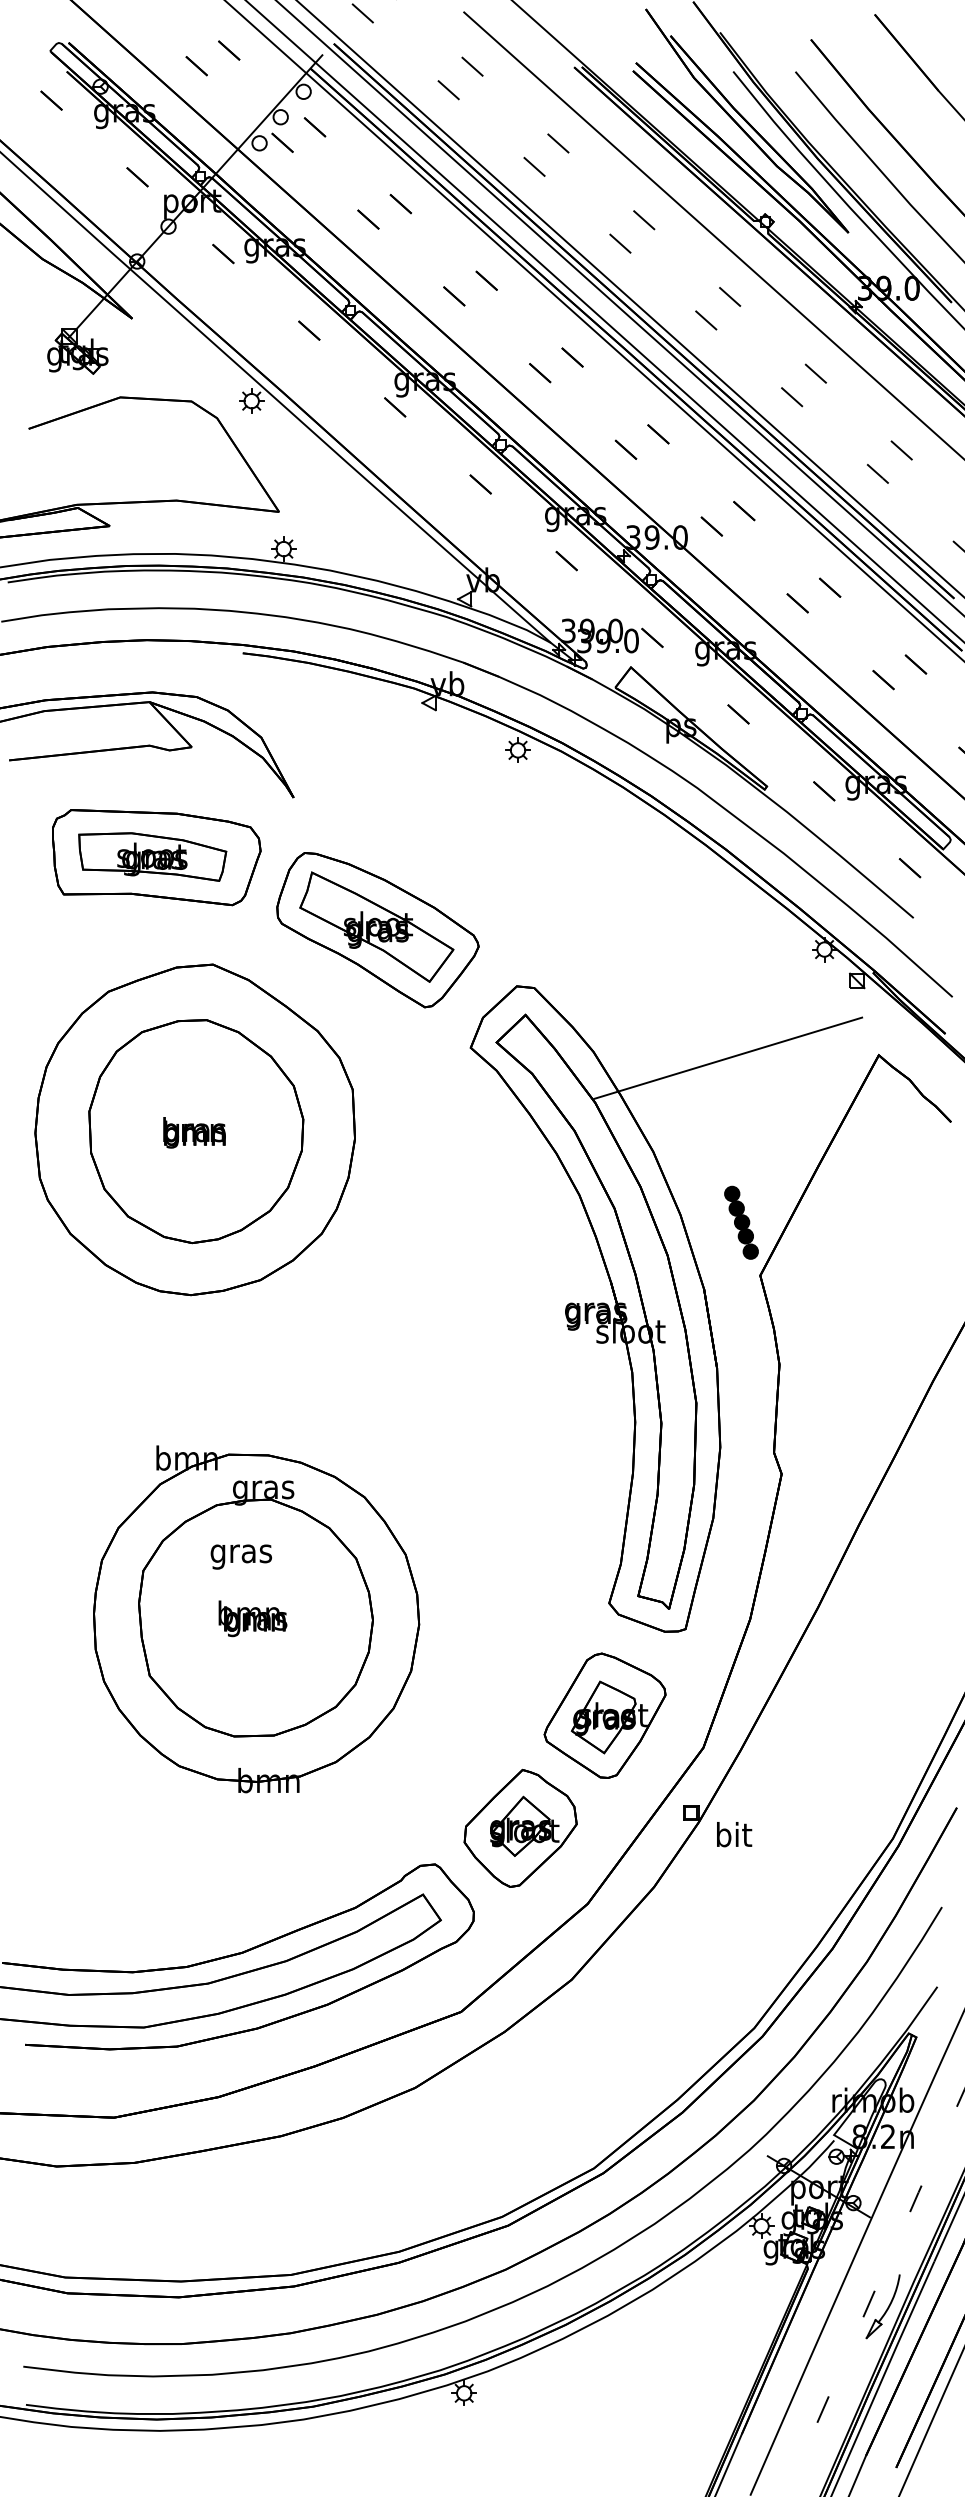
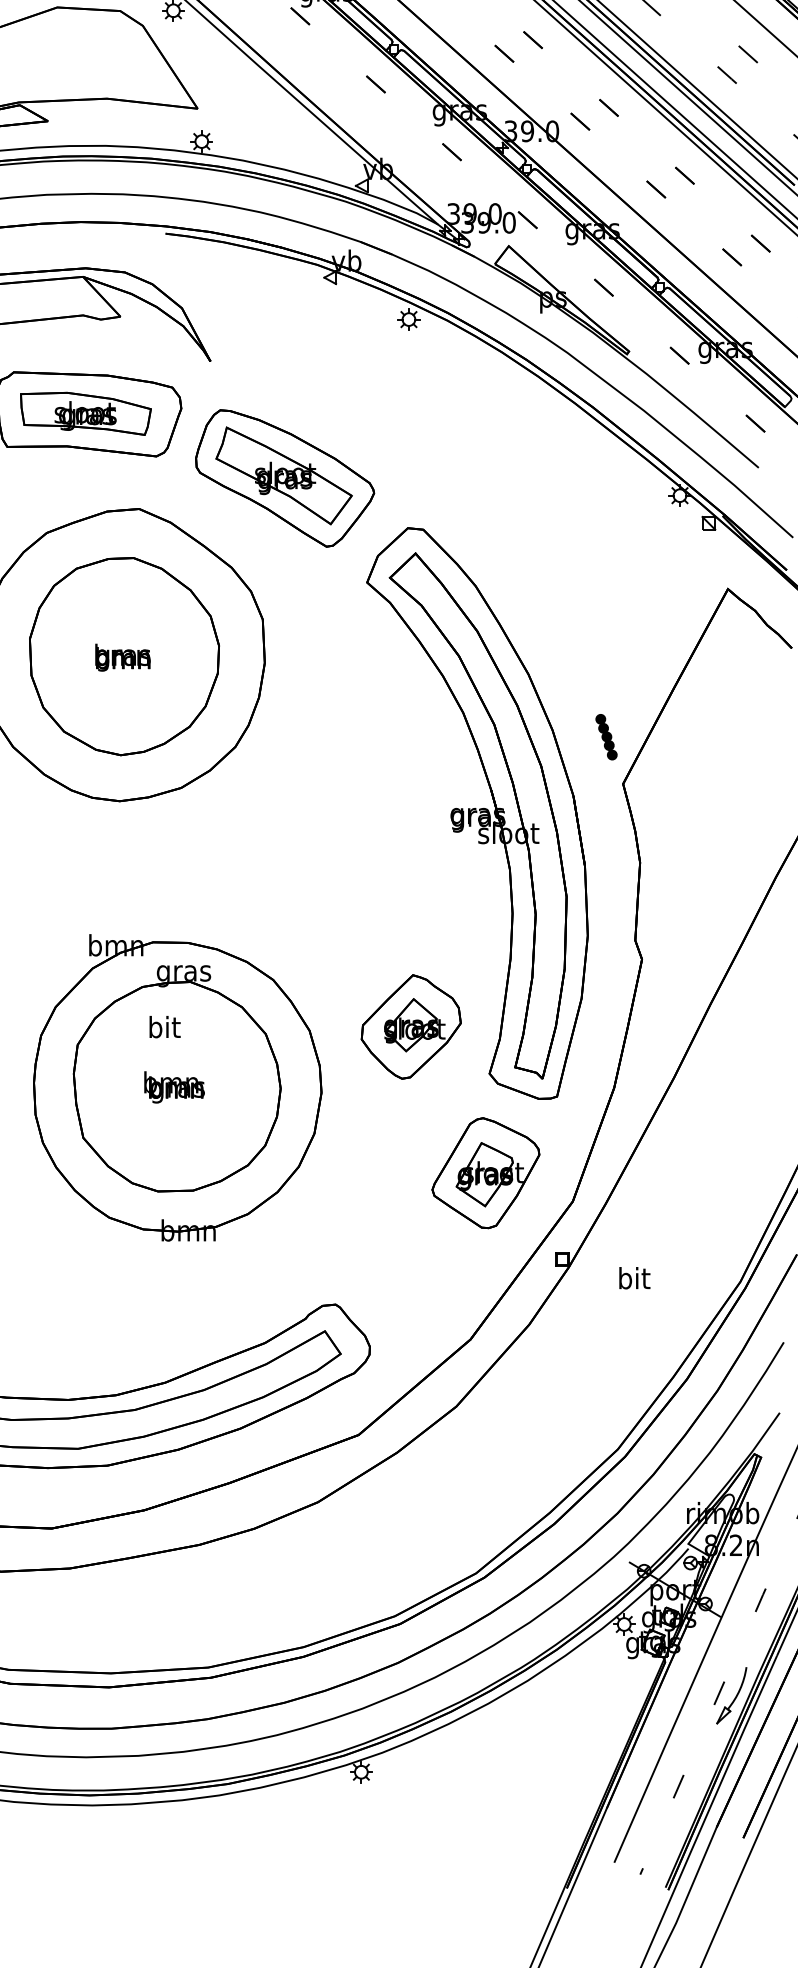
line: (728, 1057) -> (595, 591), removed
part: (741, 1222) -> (606, 737), size x0.7
text: (241, 1553) -> (164, 1029), gras -> bit
part: (520, 1827) -> (411, 1026), moved
text: (734, 1834) -> (634, 1278), moved

